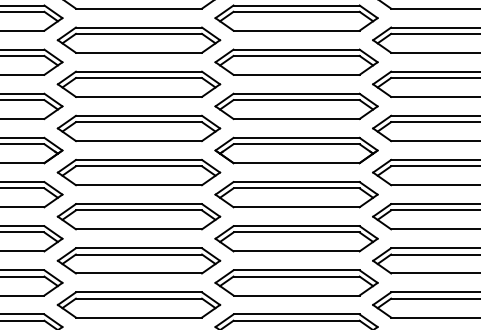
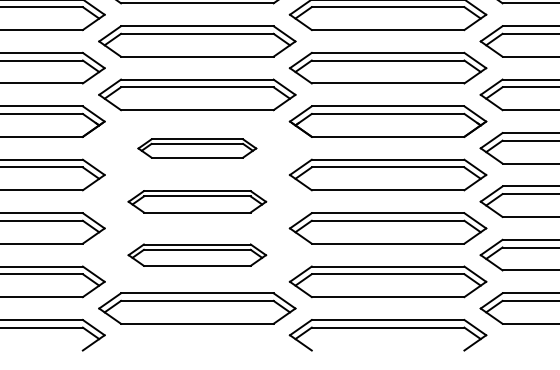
part: (138, 172) -> (196, 148), size x0.6
part: (138, 216) -> (196, 201), size x0.7
part: (138, 260) -> (196, 254), size x0.7

